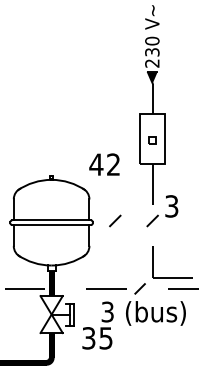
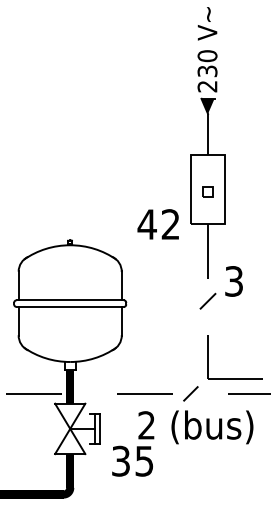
text: (103, 164) -> (157, 224), moved
line: (114, 220) -> (156, 300), removed
text: (107, 312) -> (146, 425), 3 -> 2

